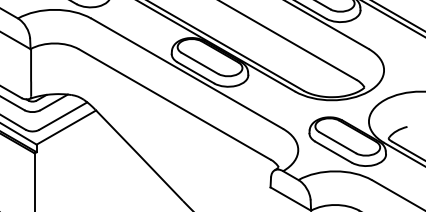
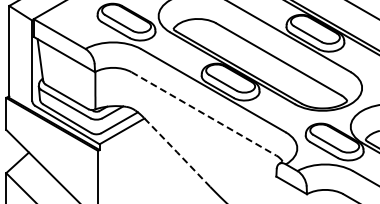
line: (175, 105) -> (204, 114), solid -> dashed
line: (139, 155) -> (177, 152), solid -> dashed

